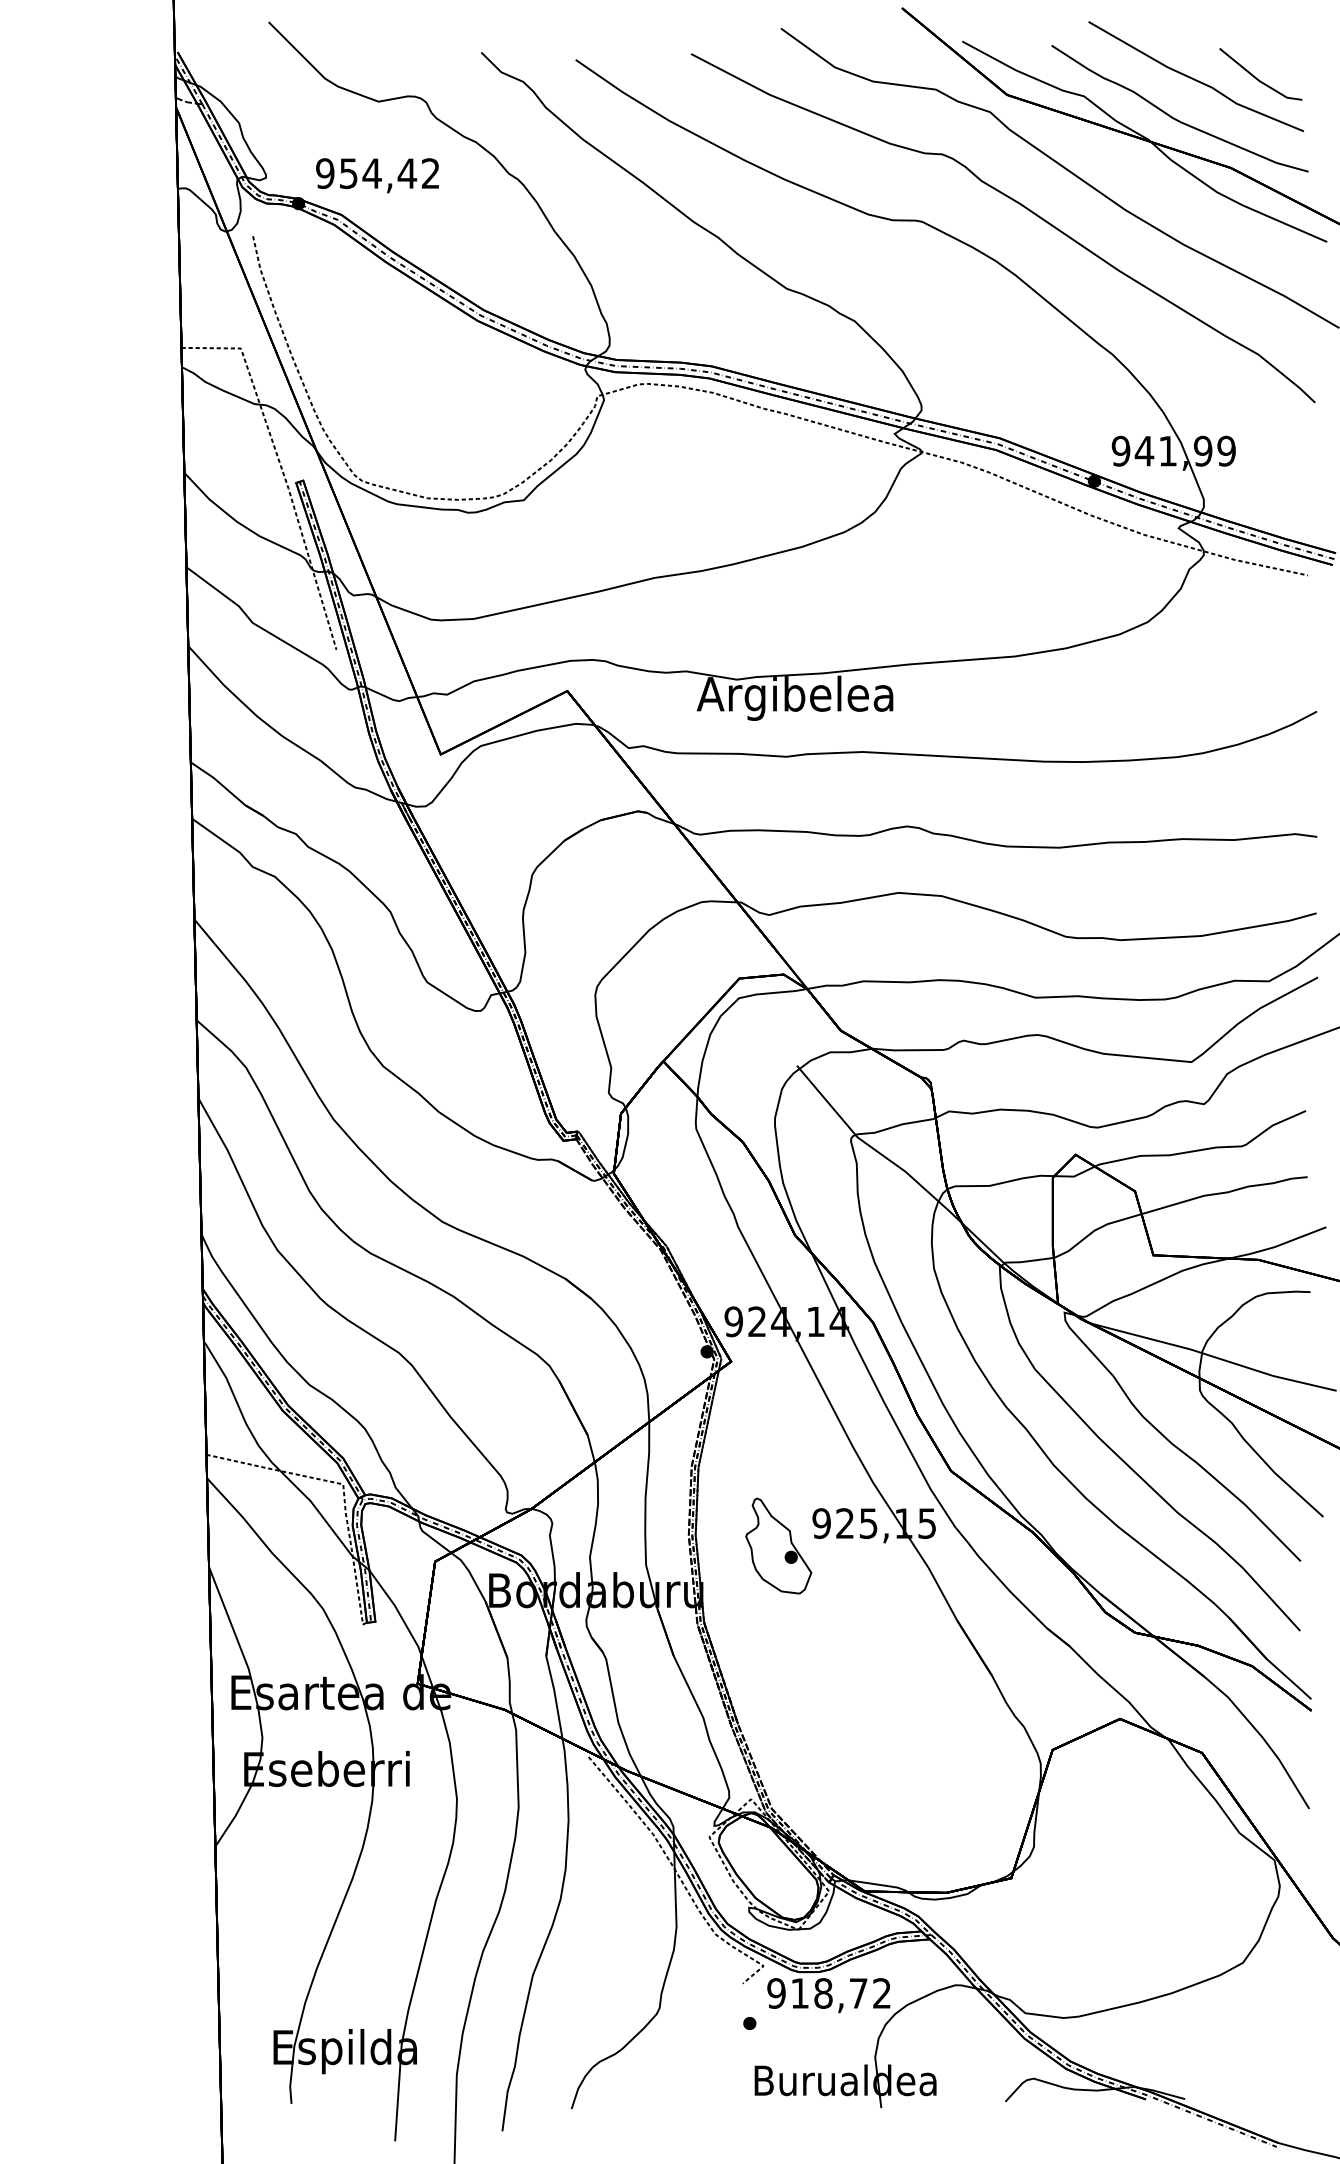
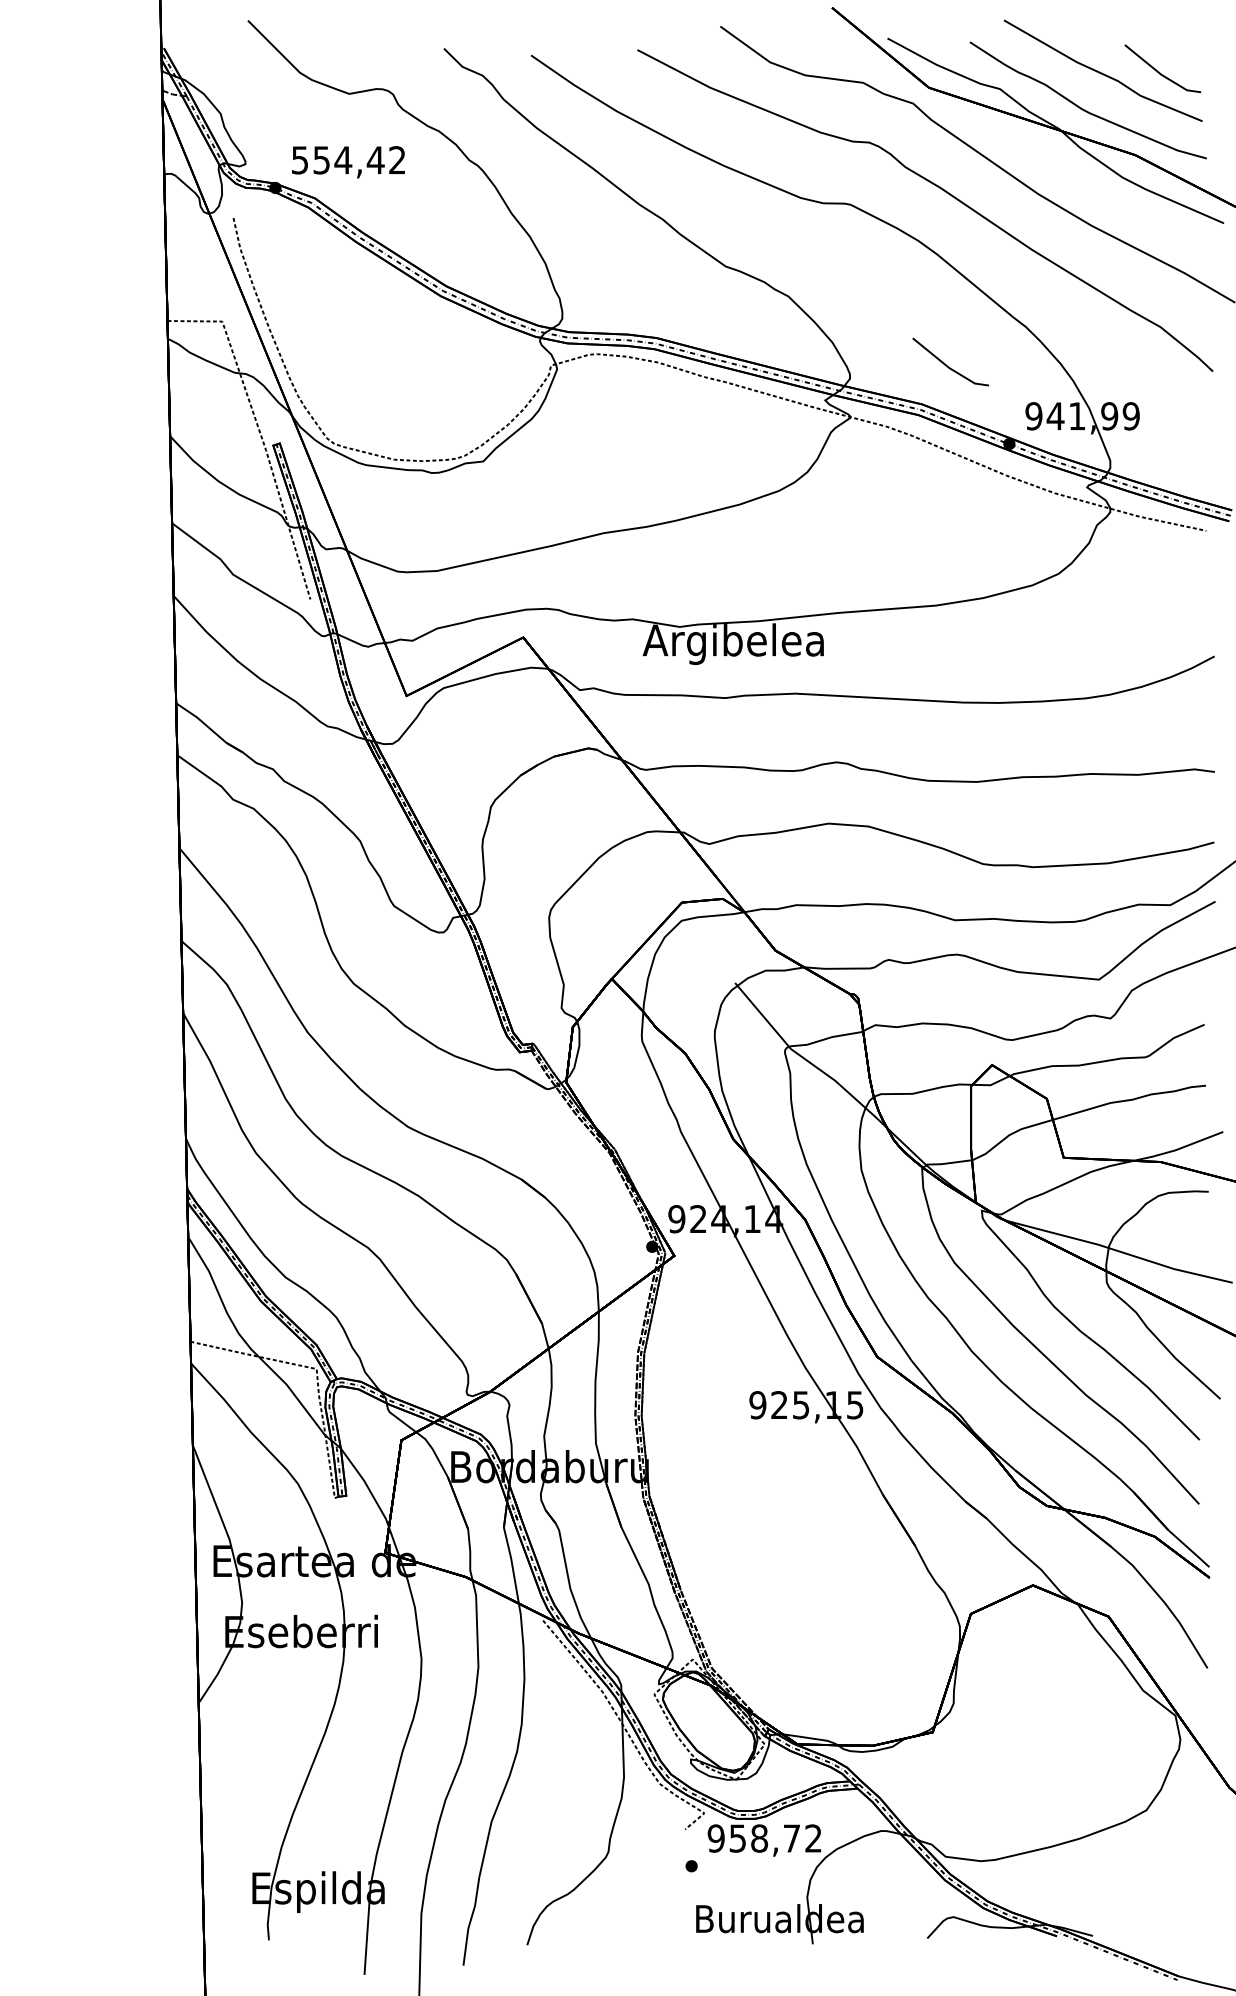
text: (325, 173) -> (300, 160), 954,42 -> 554,42
line: (1026, 395) -> (946, 364), added
part: (778, 1545) -> (718, 1425), removed
text: (799, 1993) -> (737, 1838), 918,72 -> 958,72

